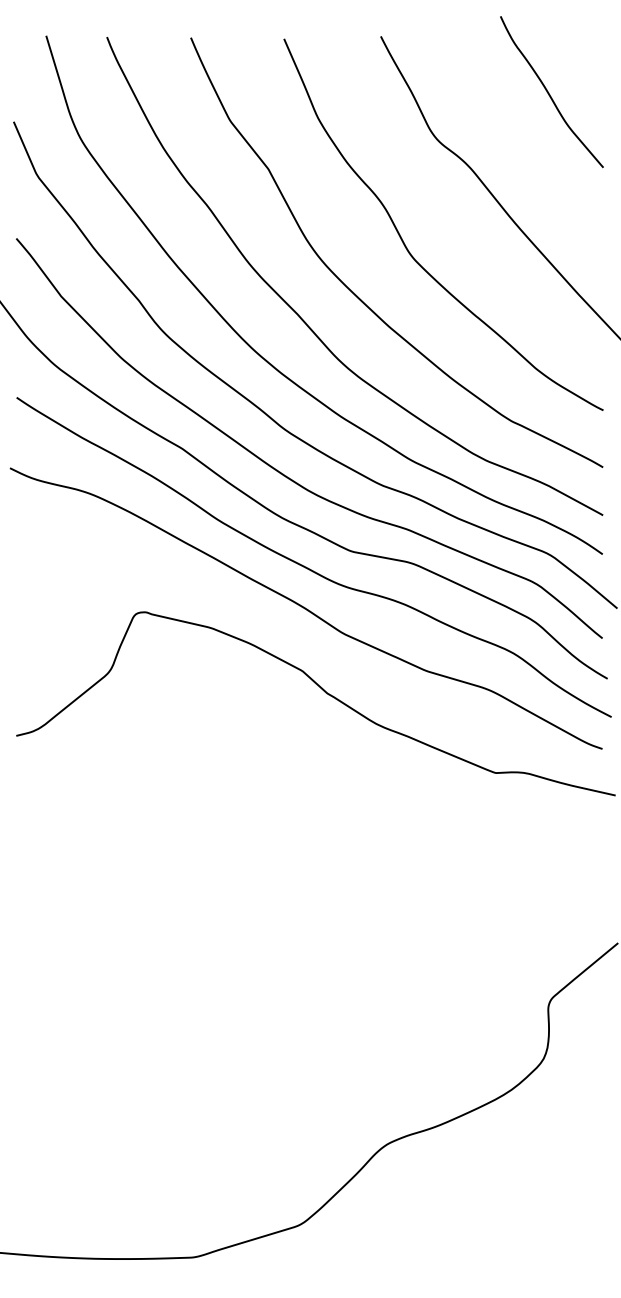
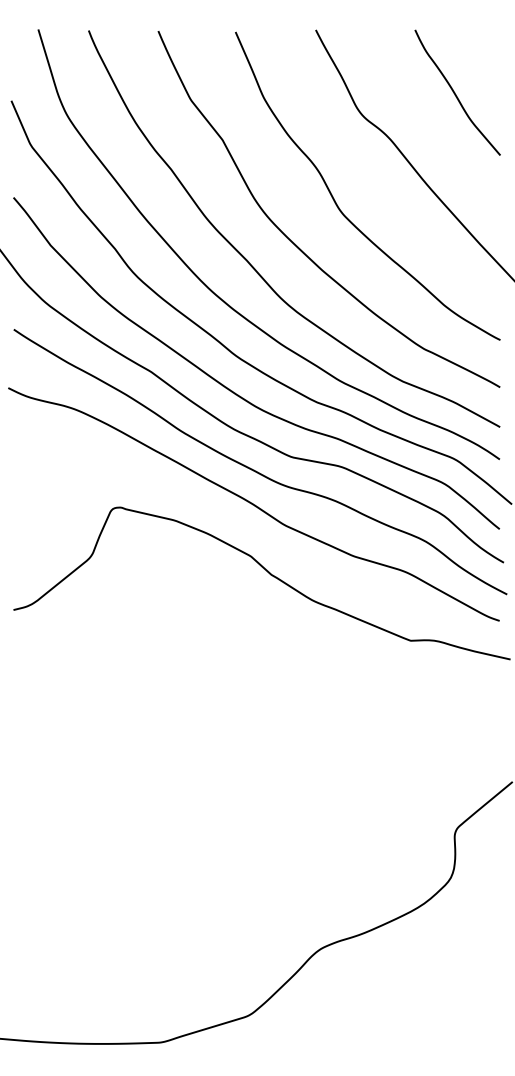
curve: (549, 92) -> (455, 93), moved

